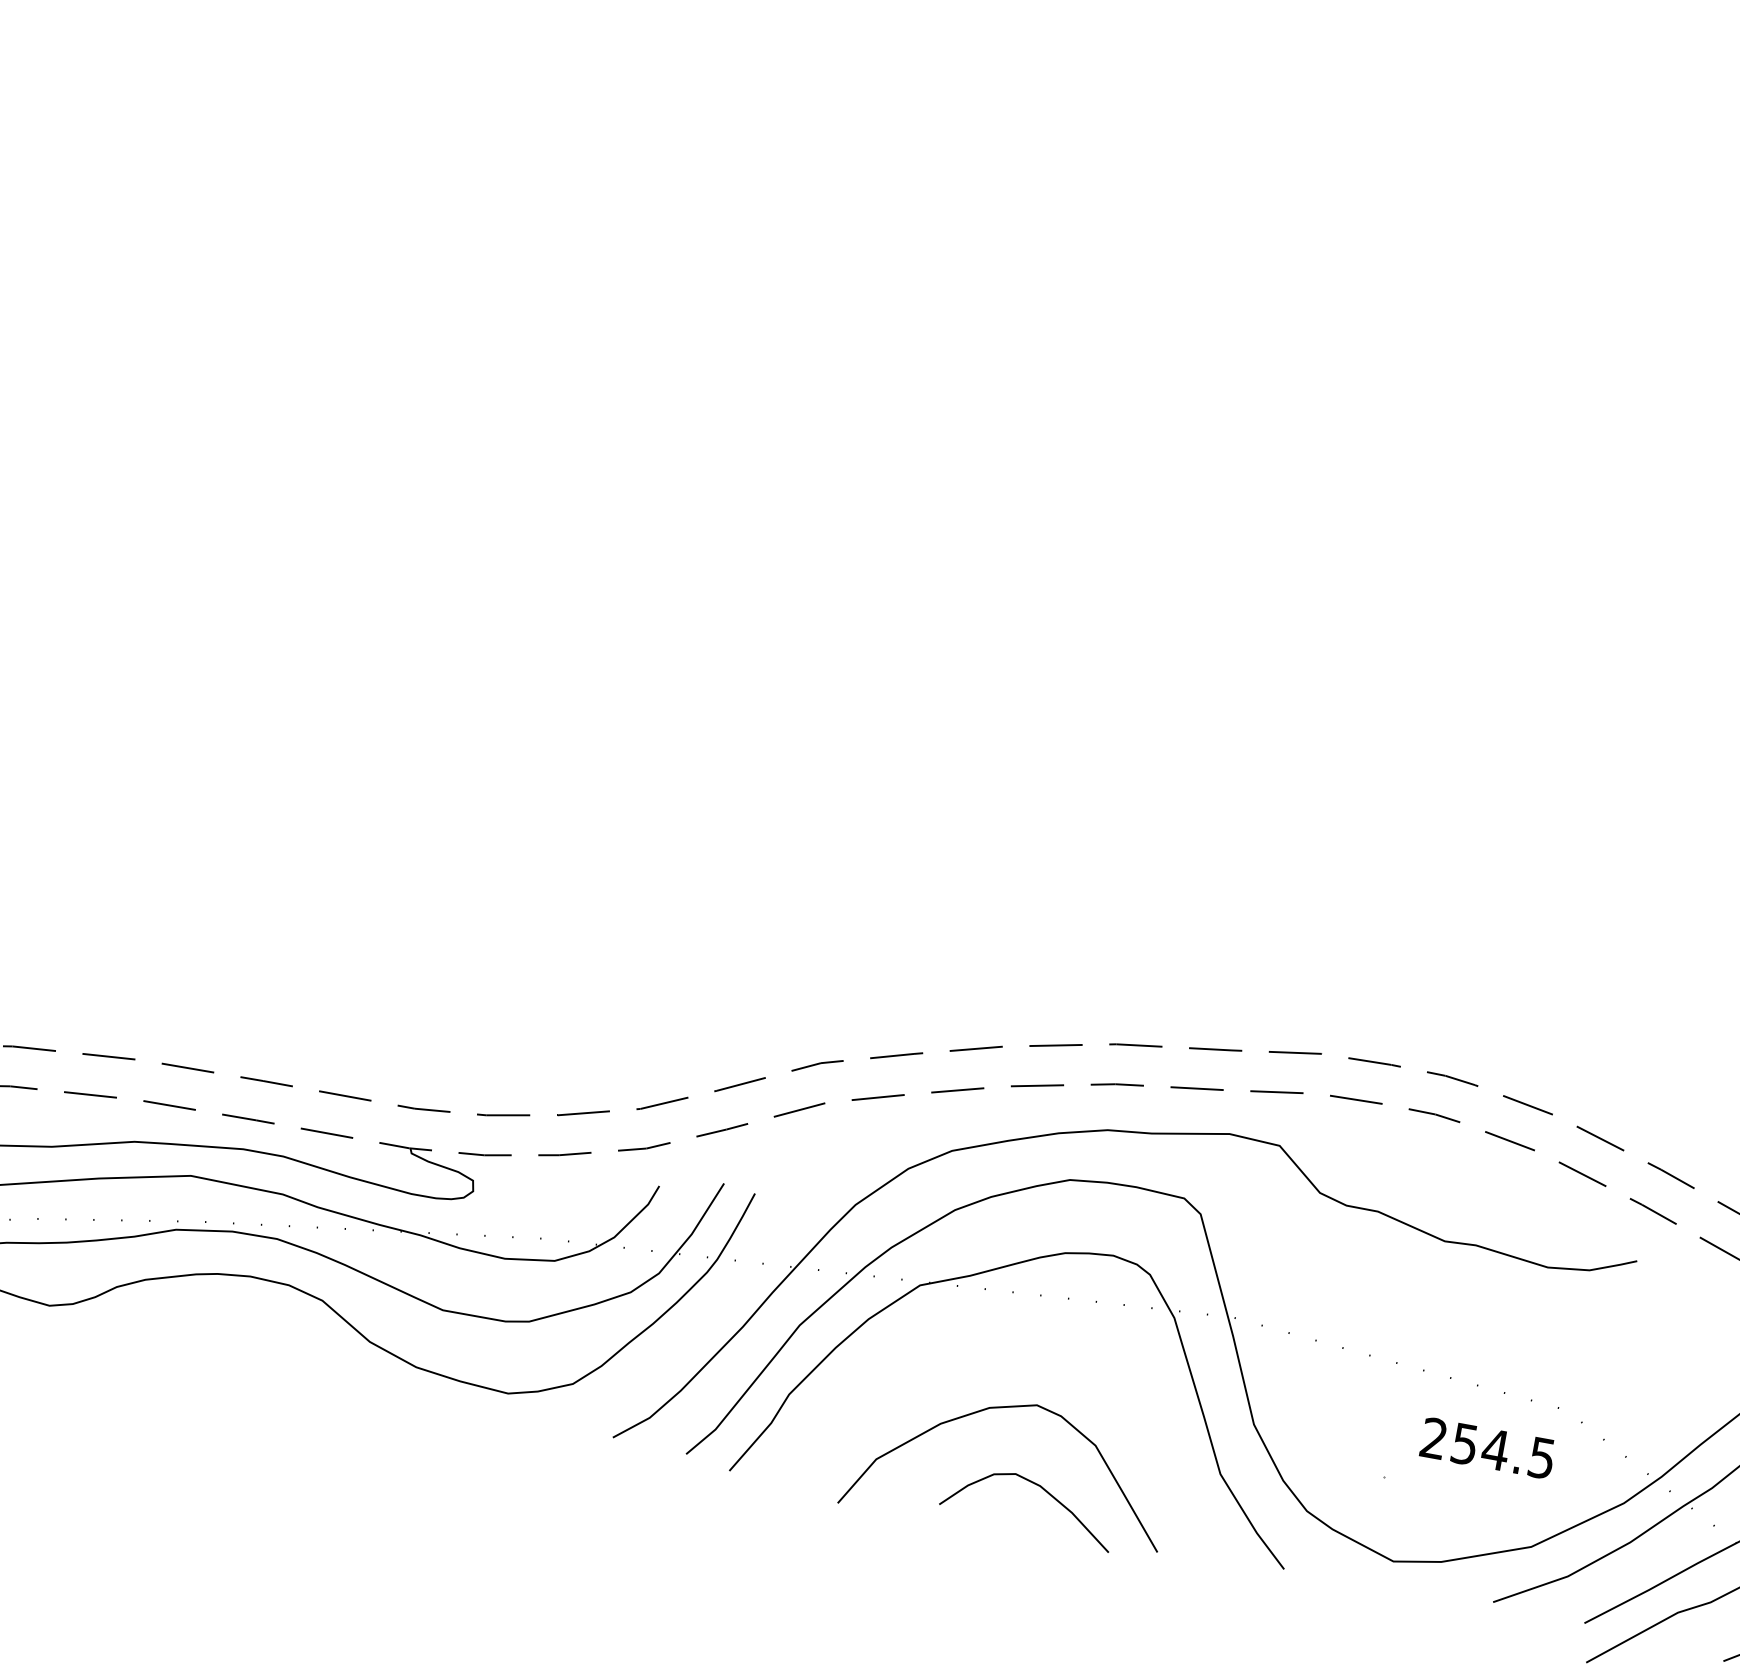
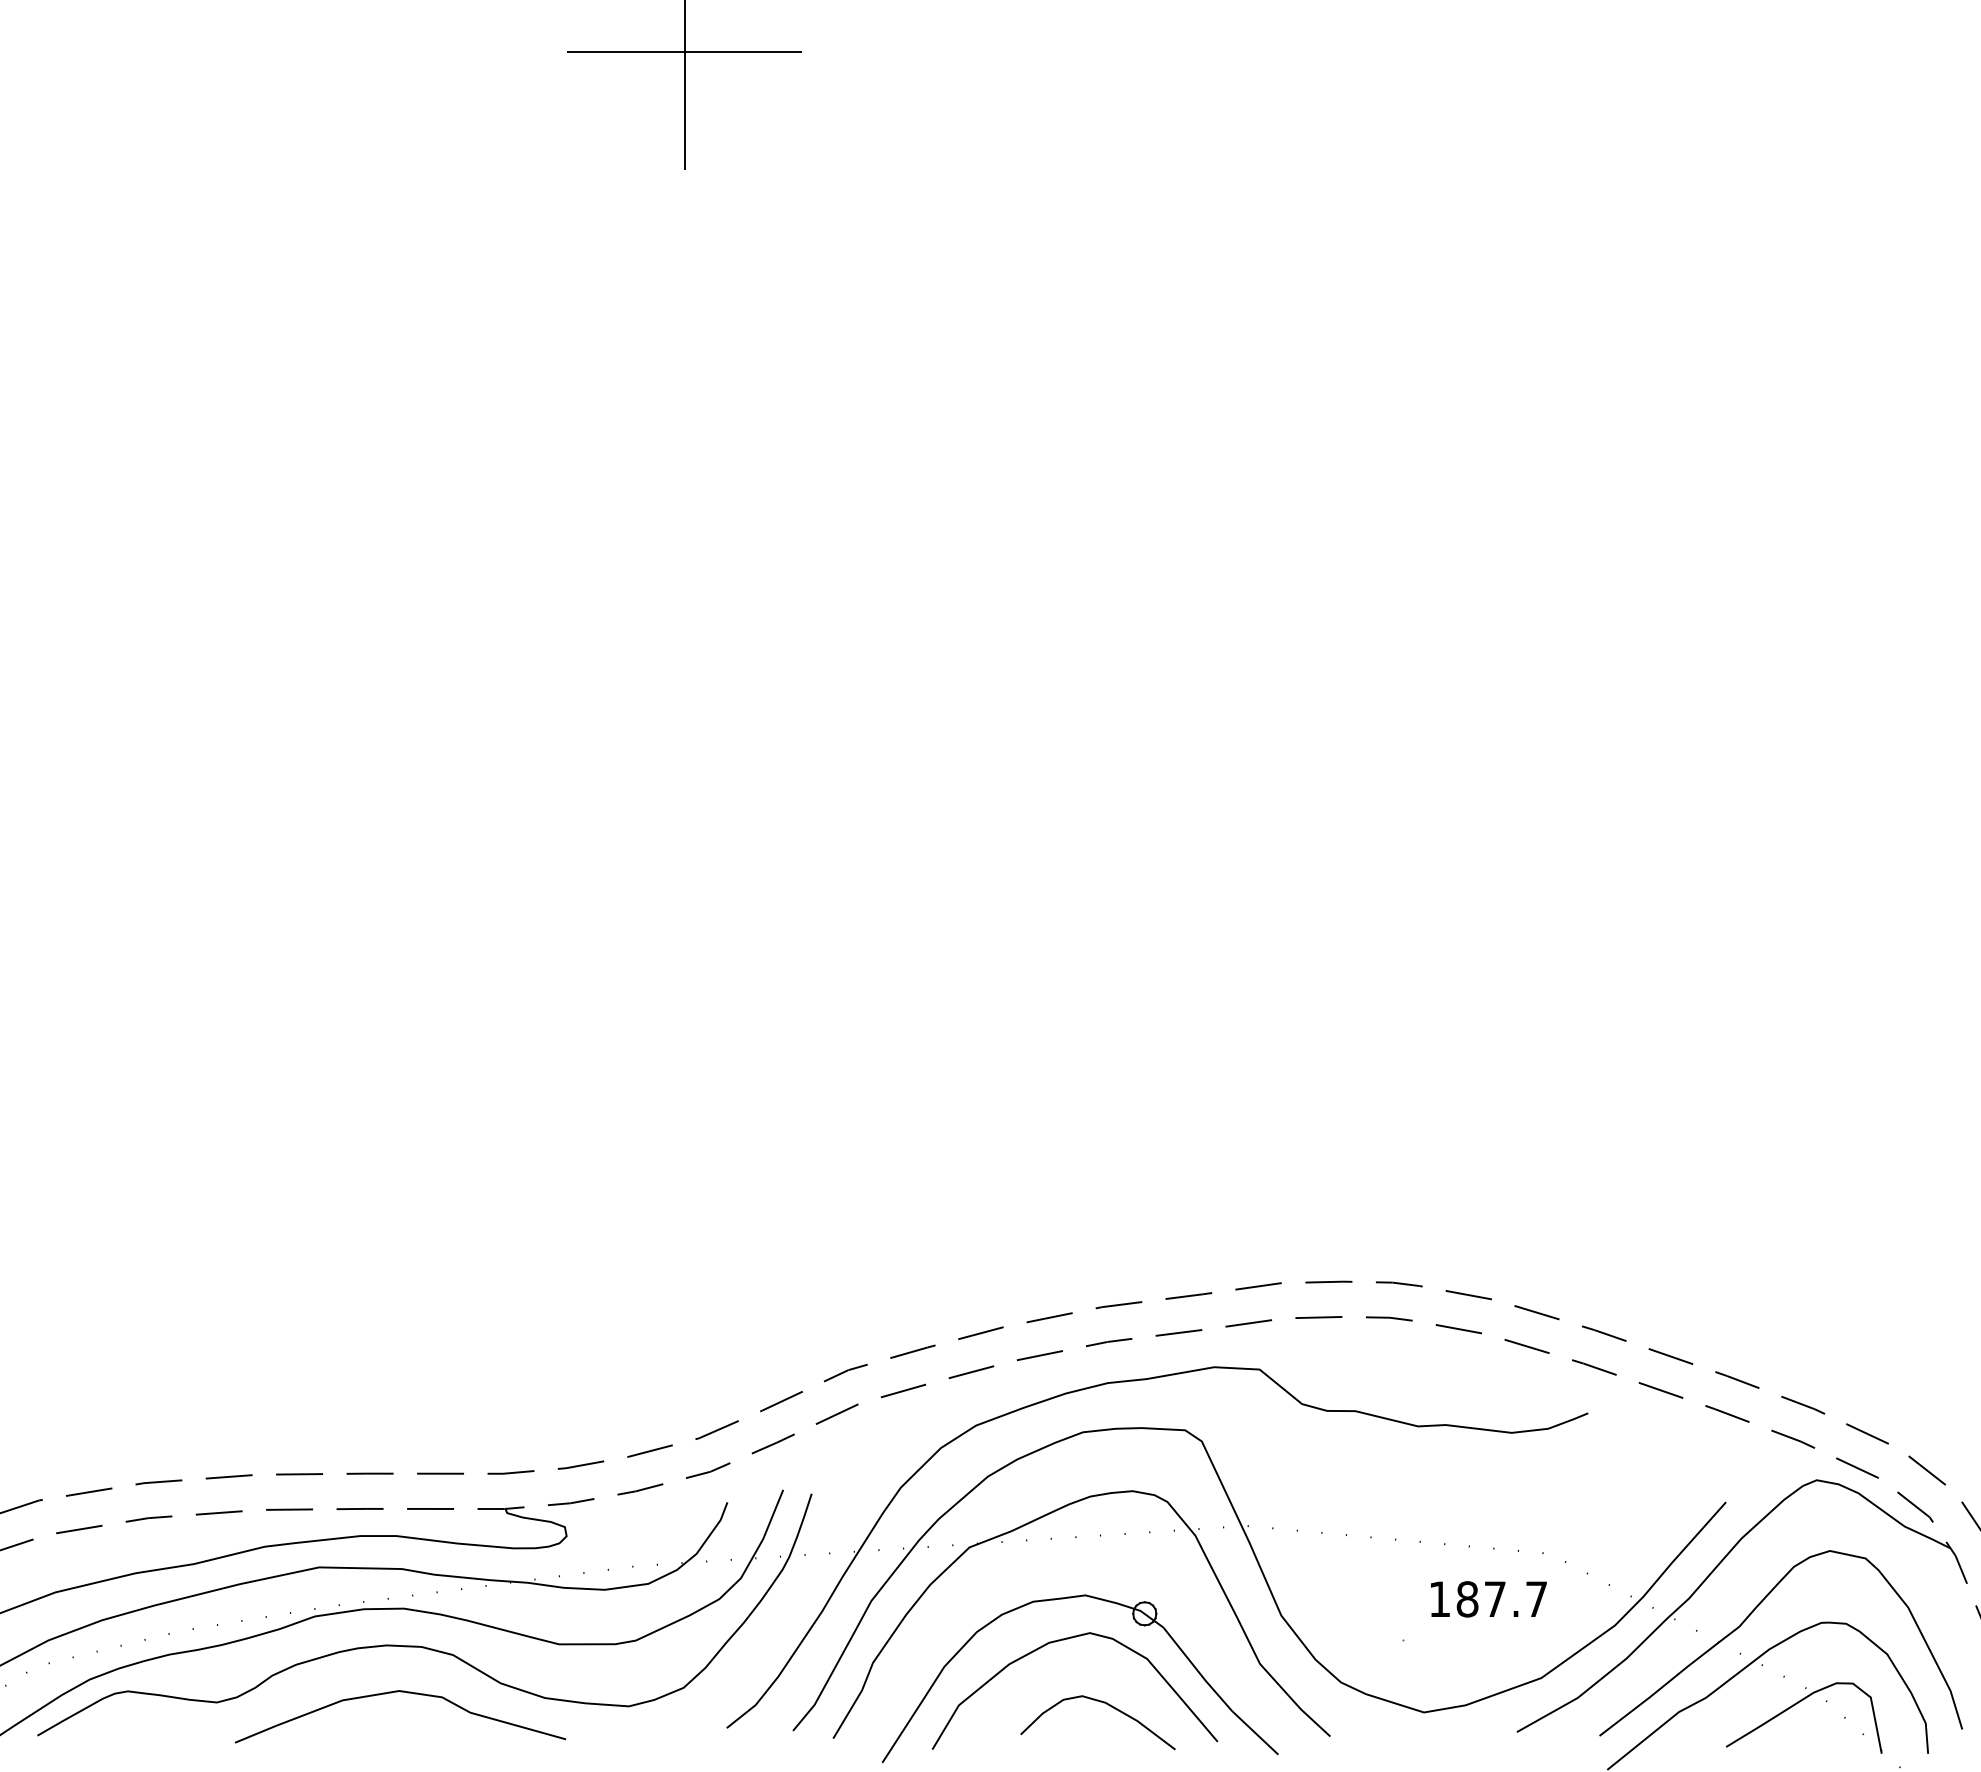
curve: (256, 1331) -> (400, 1692), added
part: (1089, 1402) -> (1135, 1622), added
text: (1487, 1448) -> (1487, 1599), 254.5 -> 187.7

